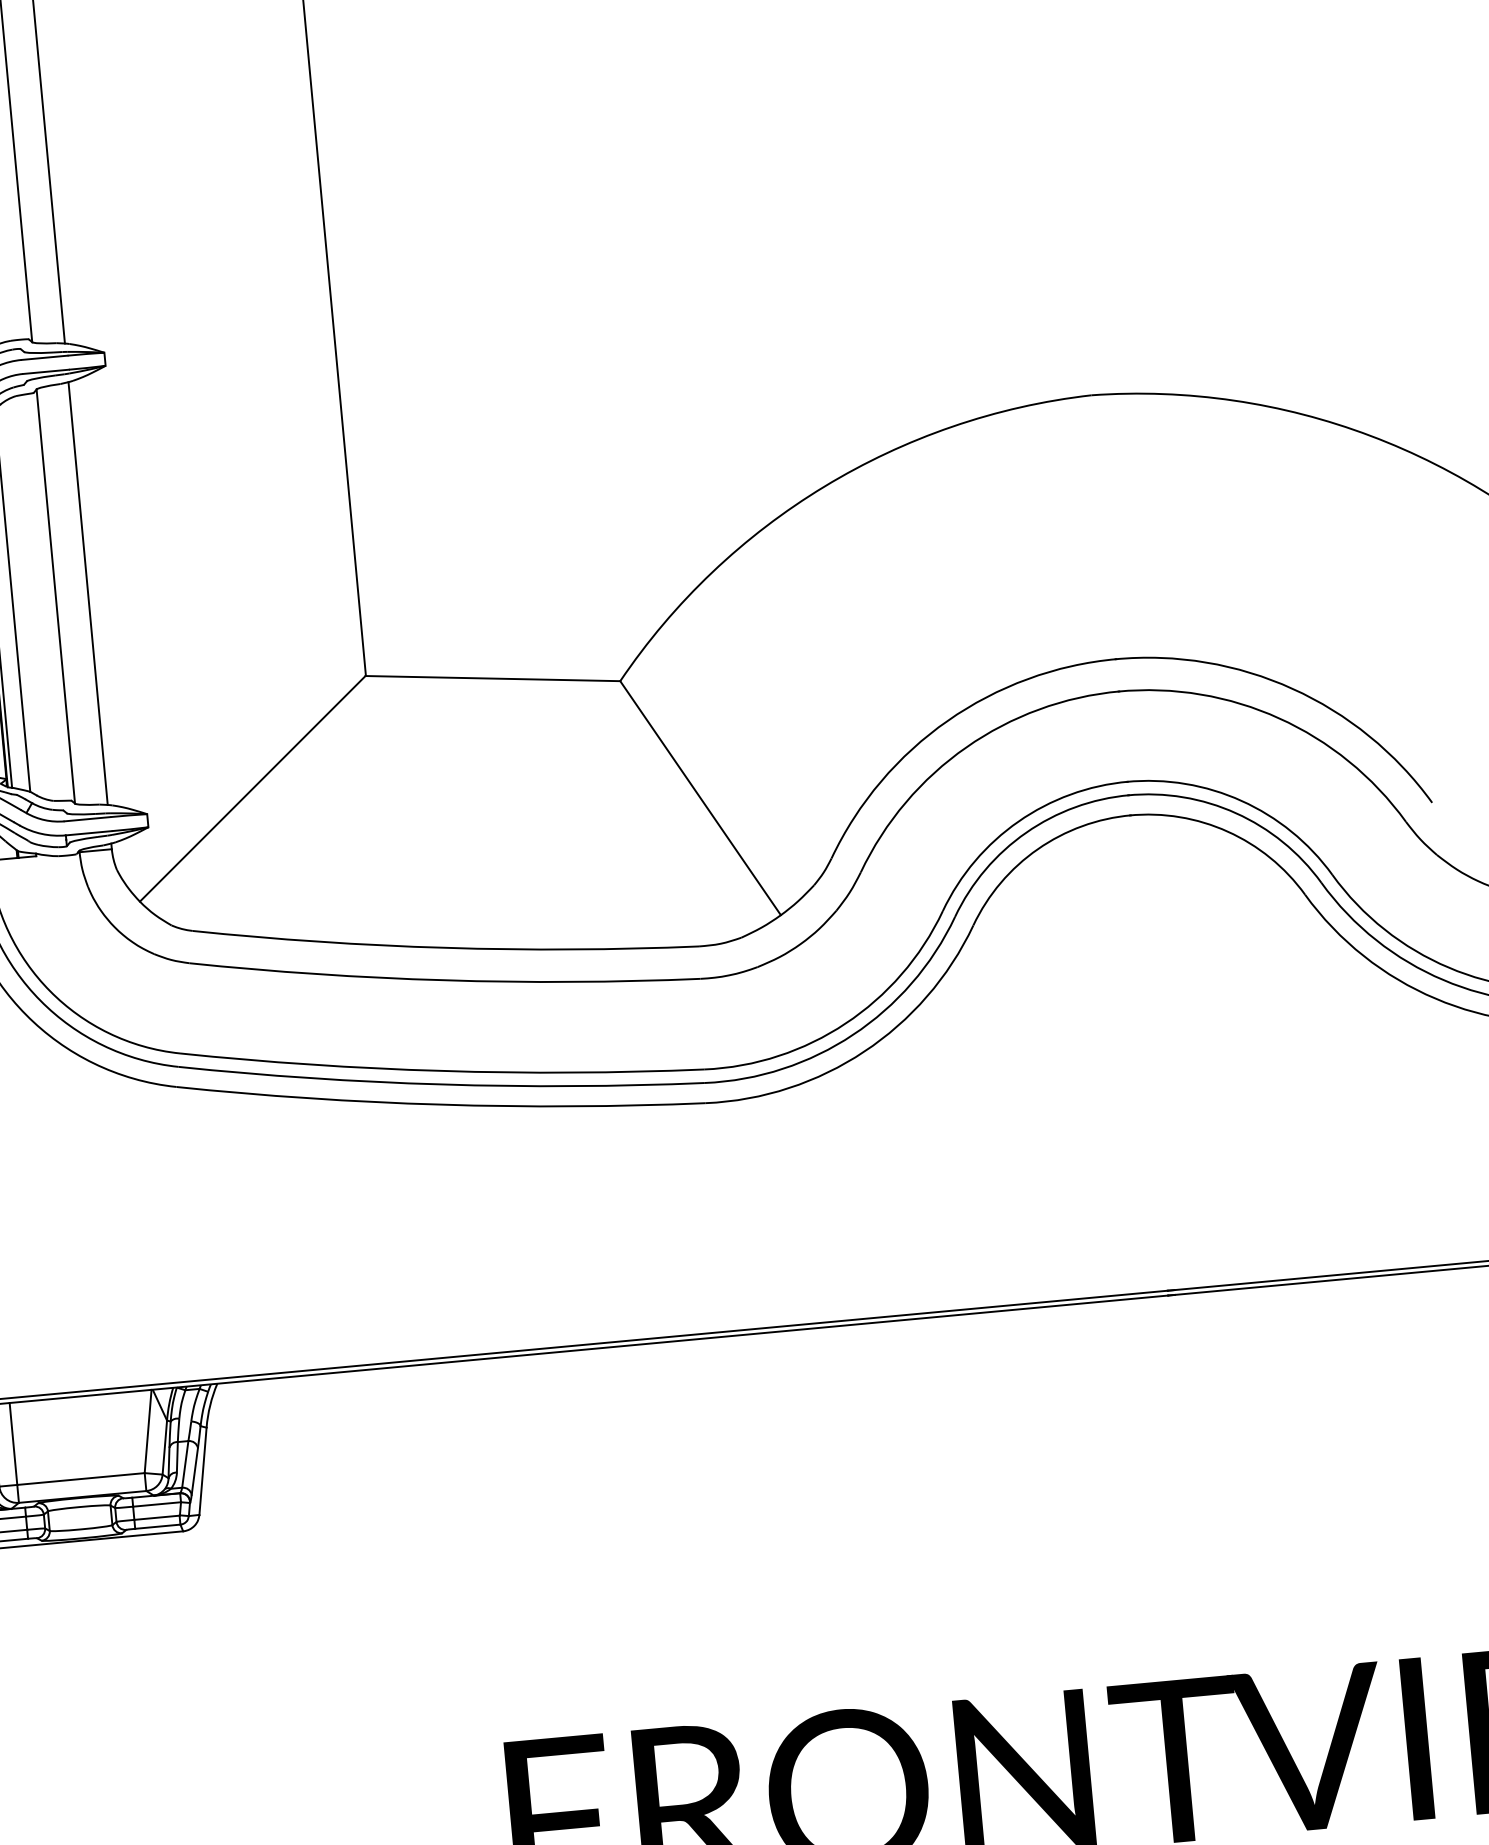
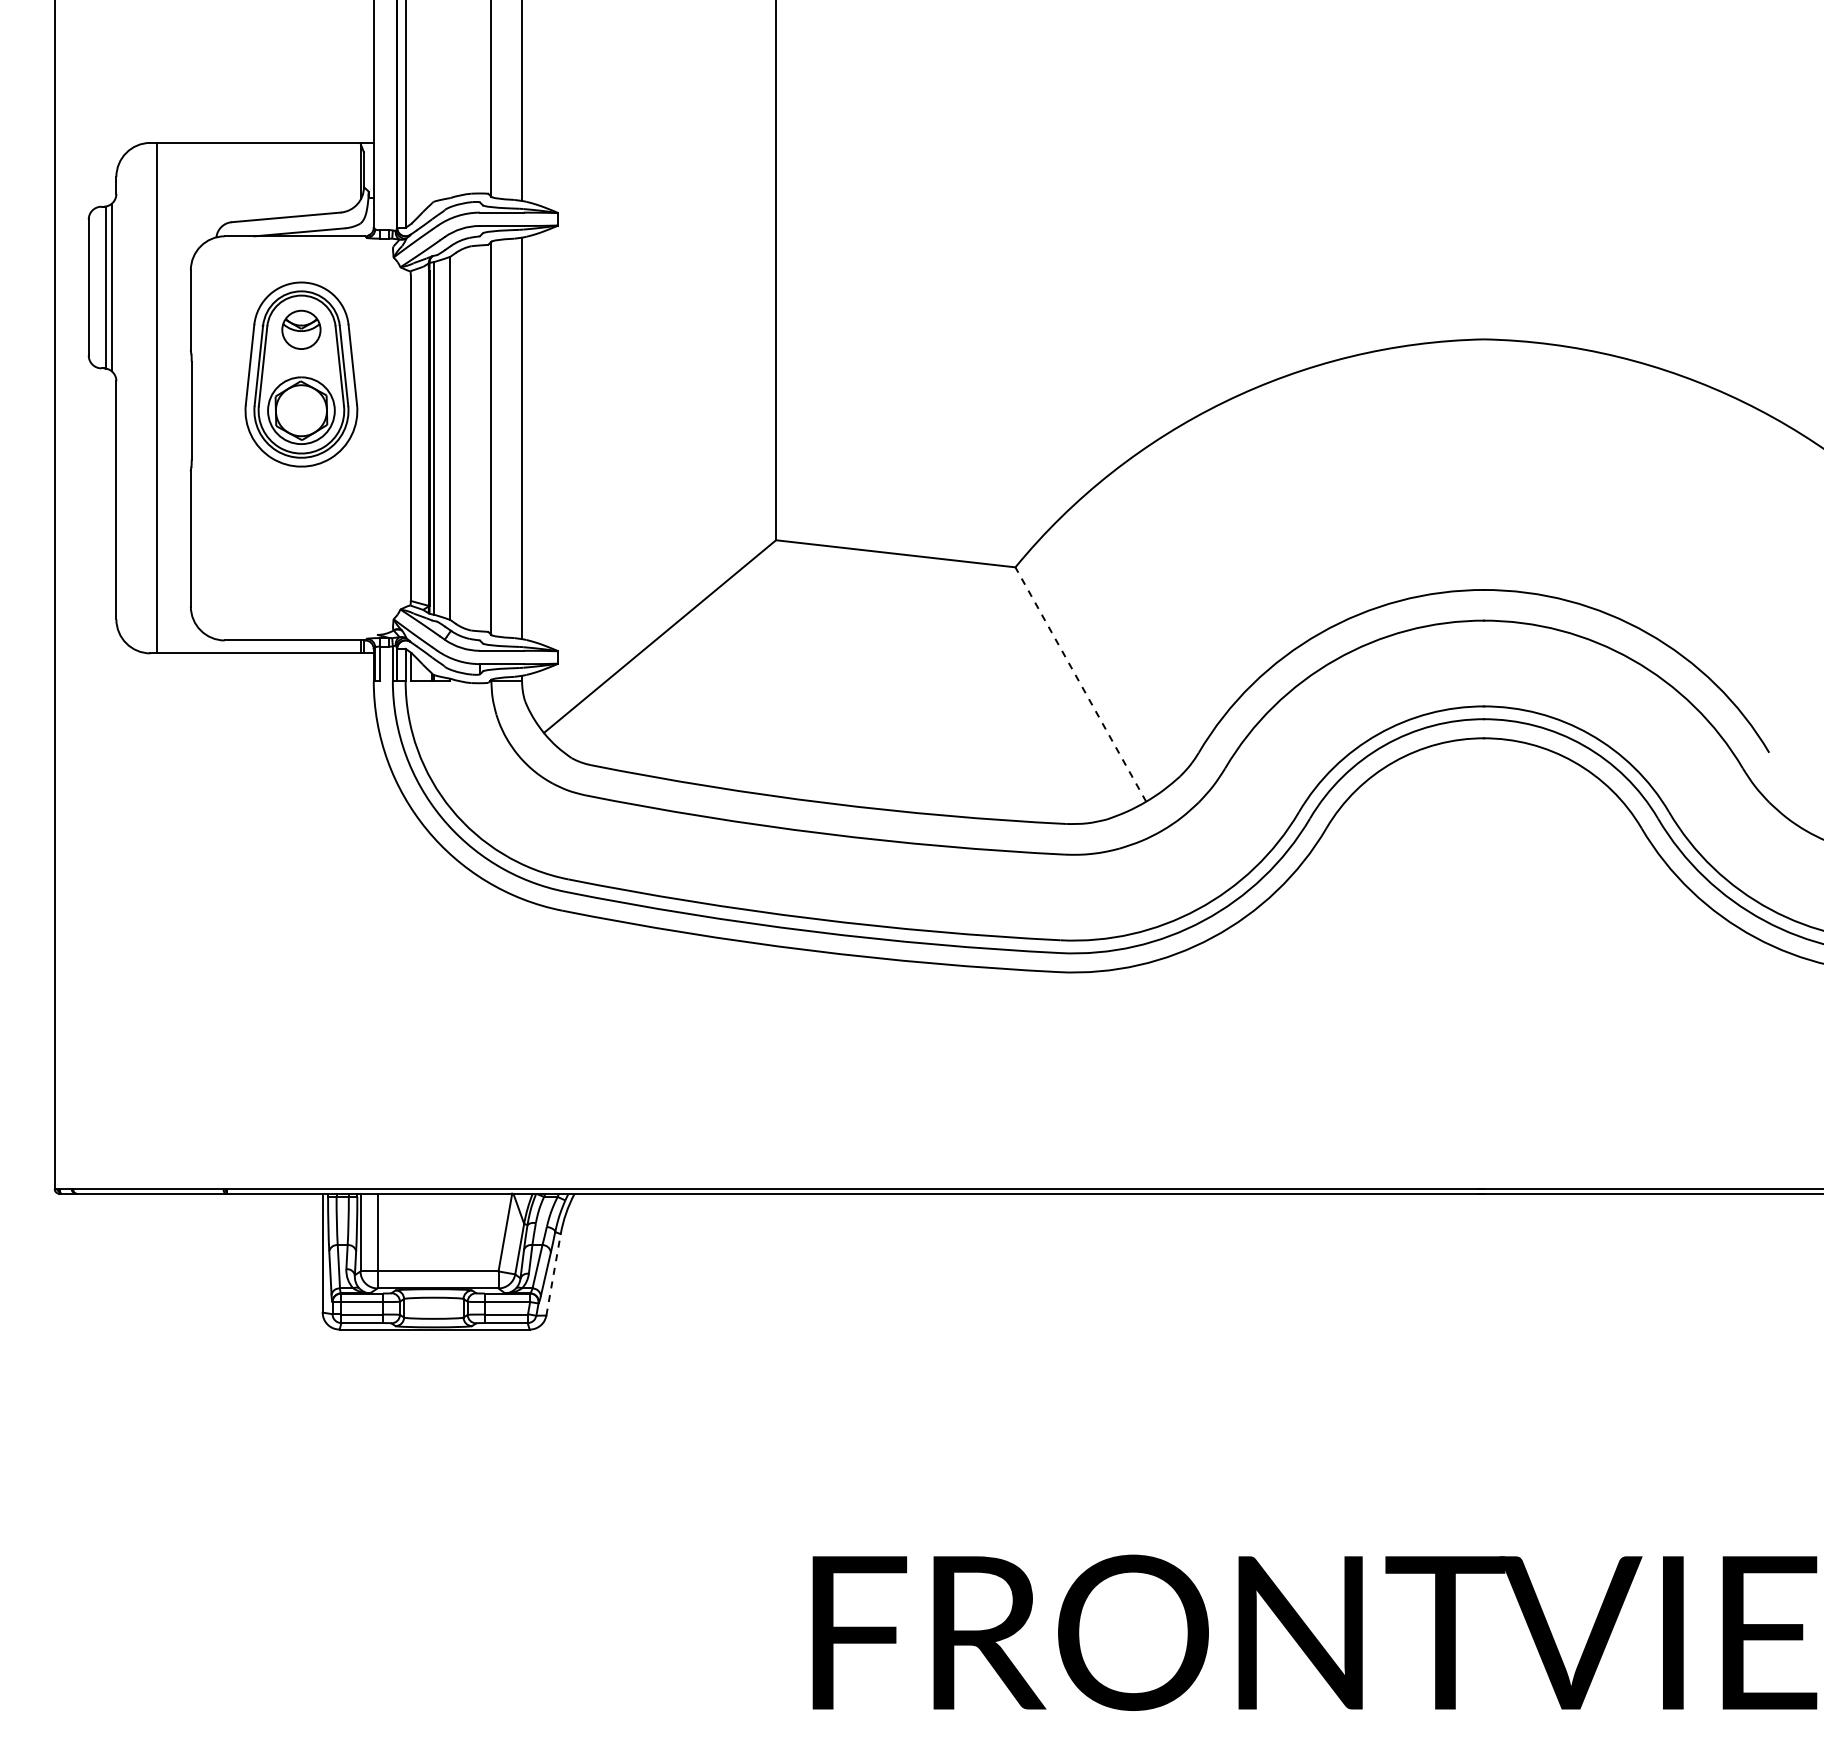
line: (700, 798) -> (1080, 684), solid -> dashed
line: (202, 1470) -> (553, 1274), solid -> dashed

